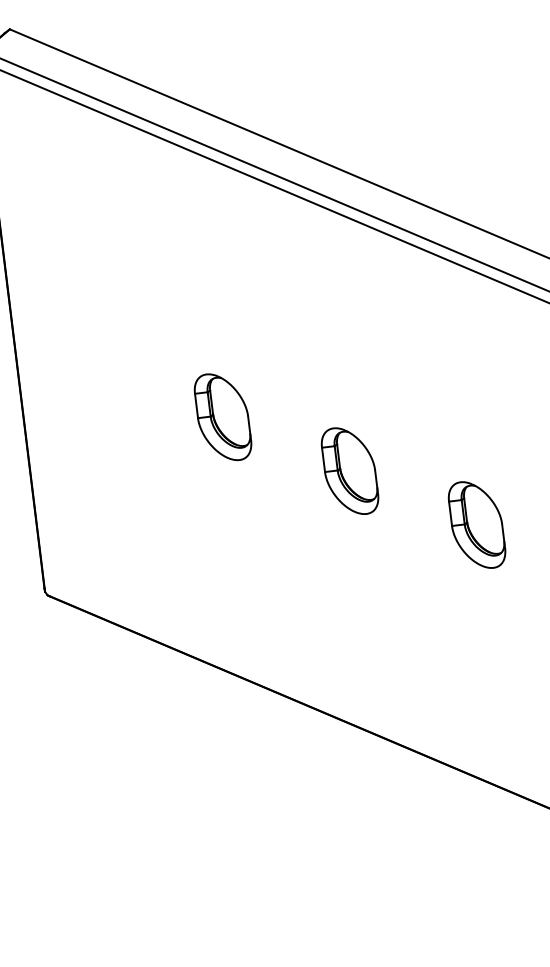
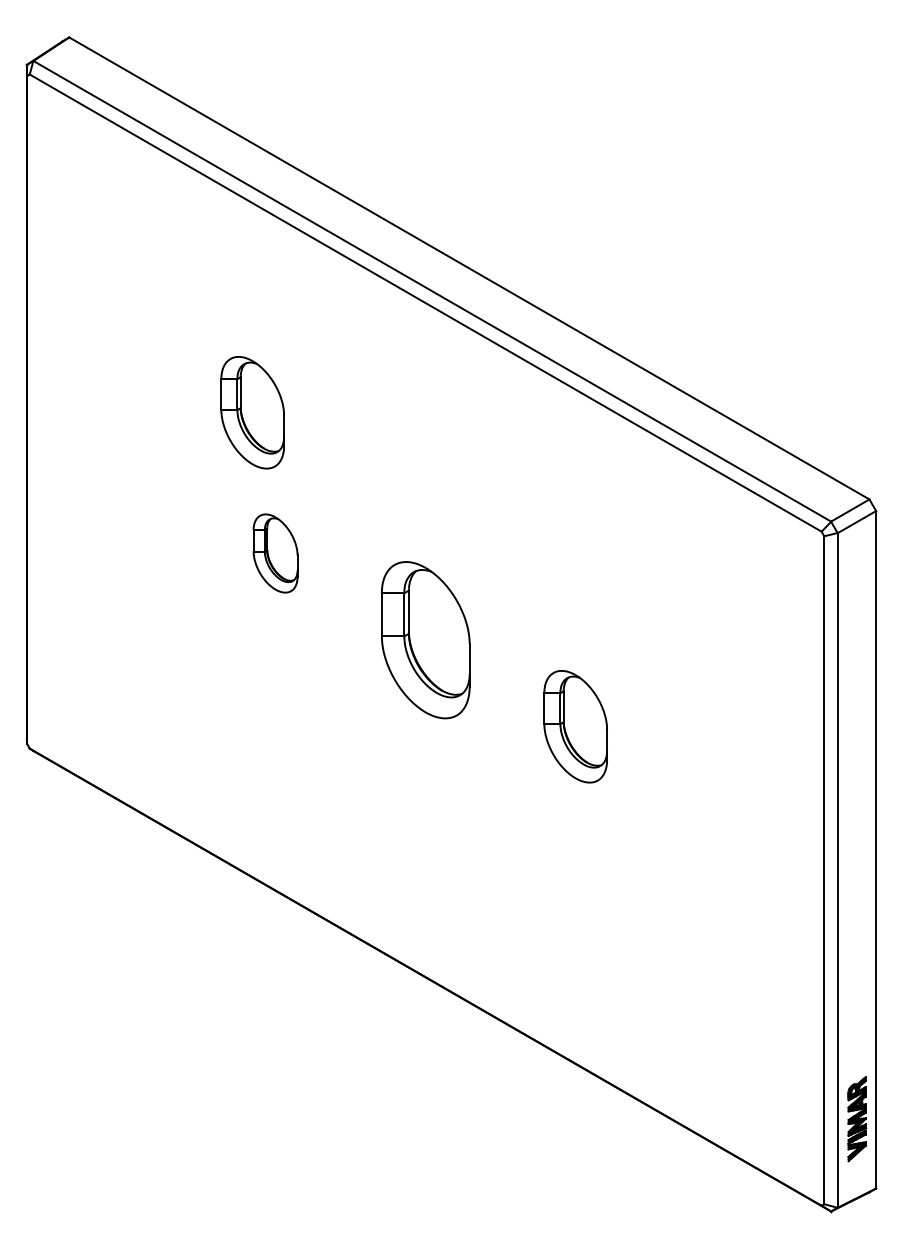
part: (191, 308) -> (252, 412), added
part: (222, 417) -> (275, 553), size x0.7
part: (349, 470) -> (425, 639), size x1.4

